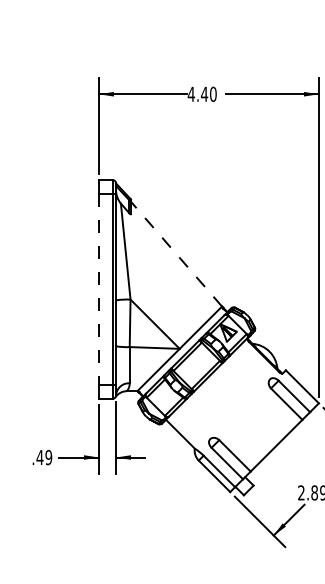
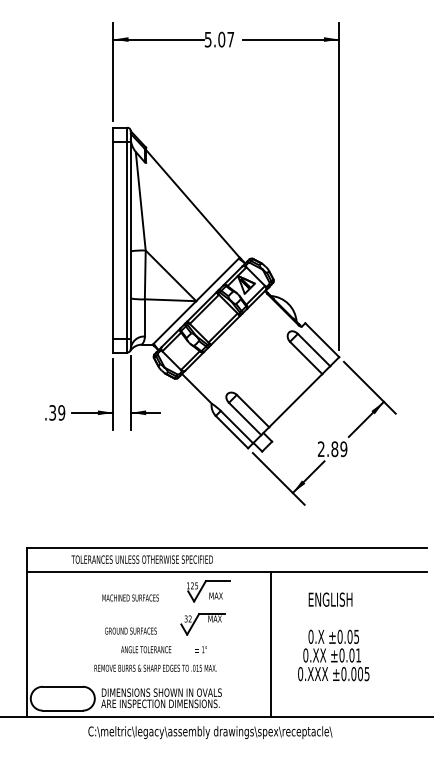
text: (202, 94) -> (219, 39), 4.40 -> 5.07
line: (176, 253) -> (192, 203), dashed -> solid
line: (99, 289) -> (113, 240), dashed -> solid
text: (39, 457) -> (52, 412), .49 -> .39

